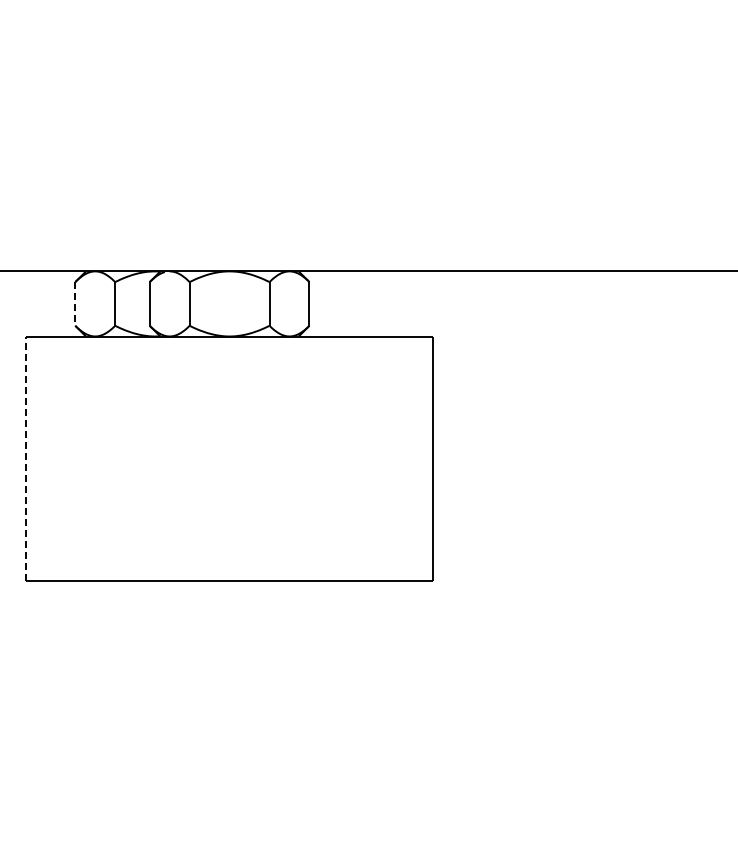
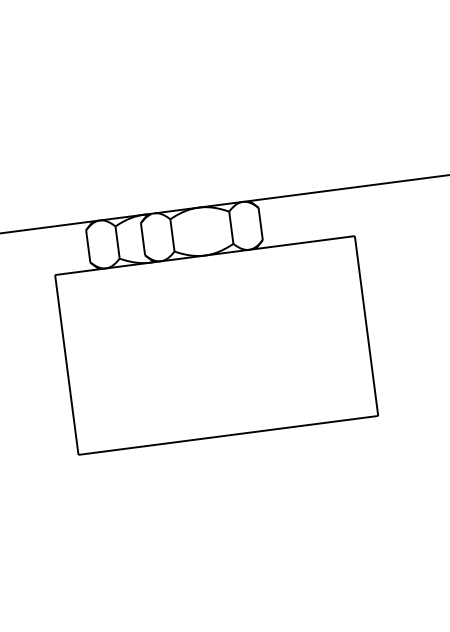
line: (75, 303) -> (88, 246), dashed -> solid
line: (26, 458) -> (67, 364), dashed -> solid

